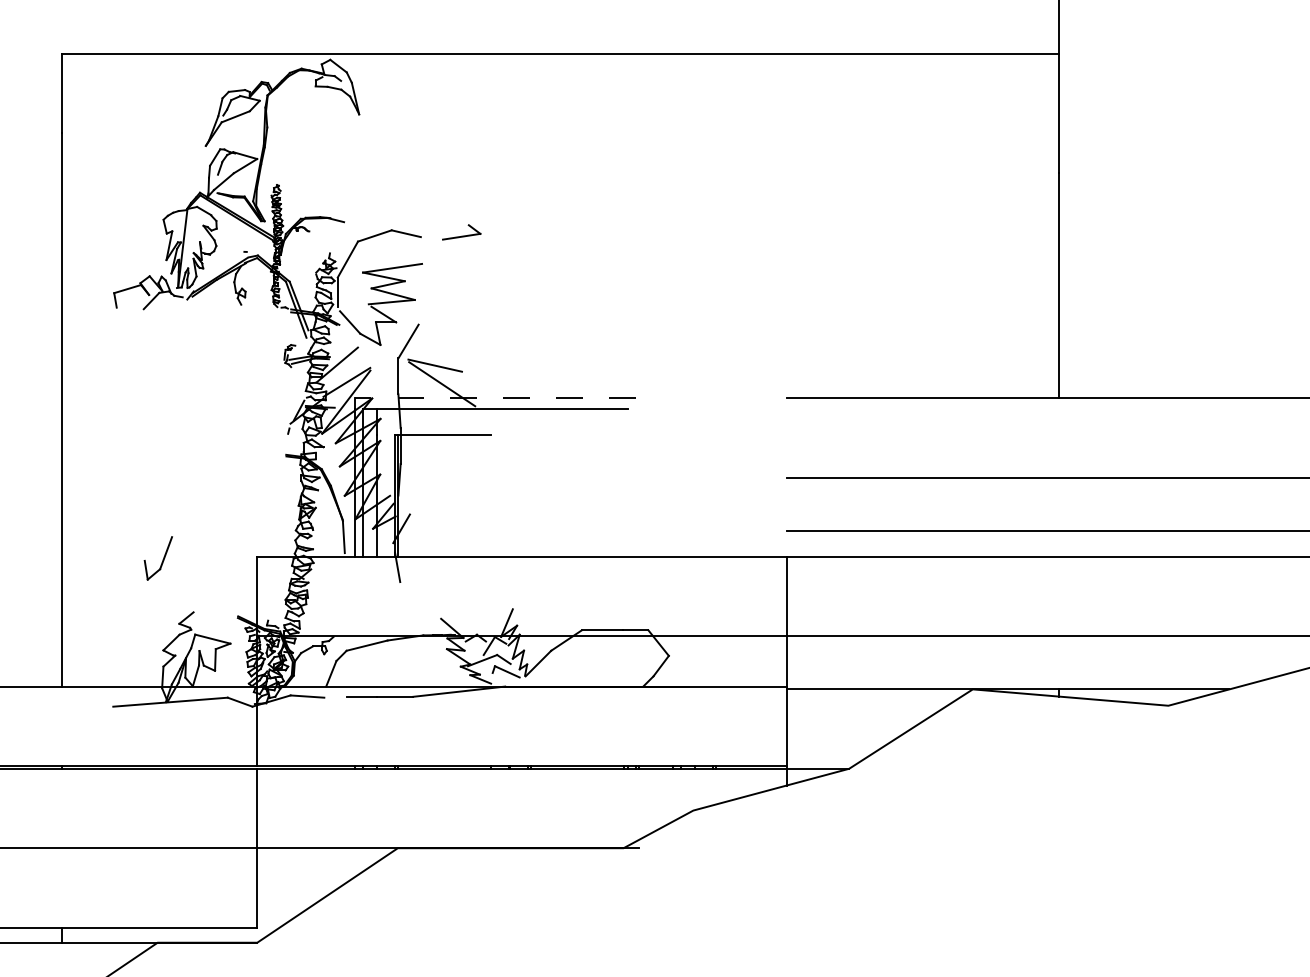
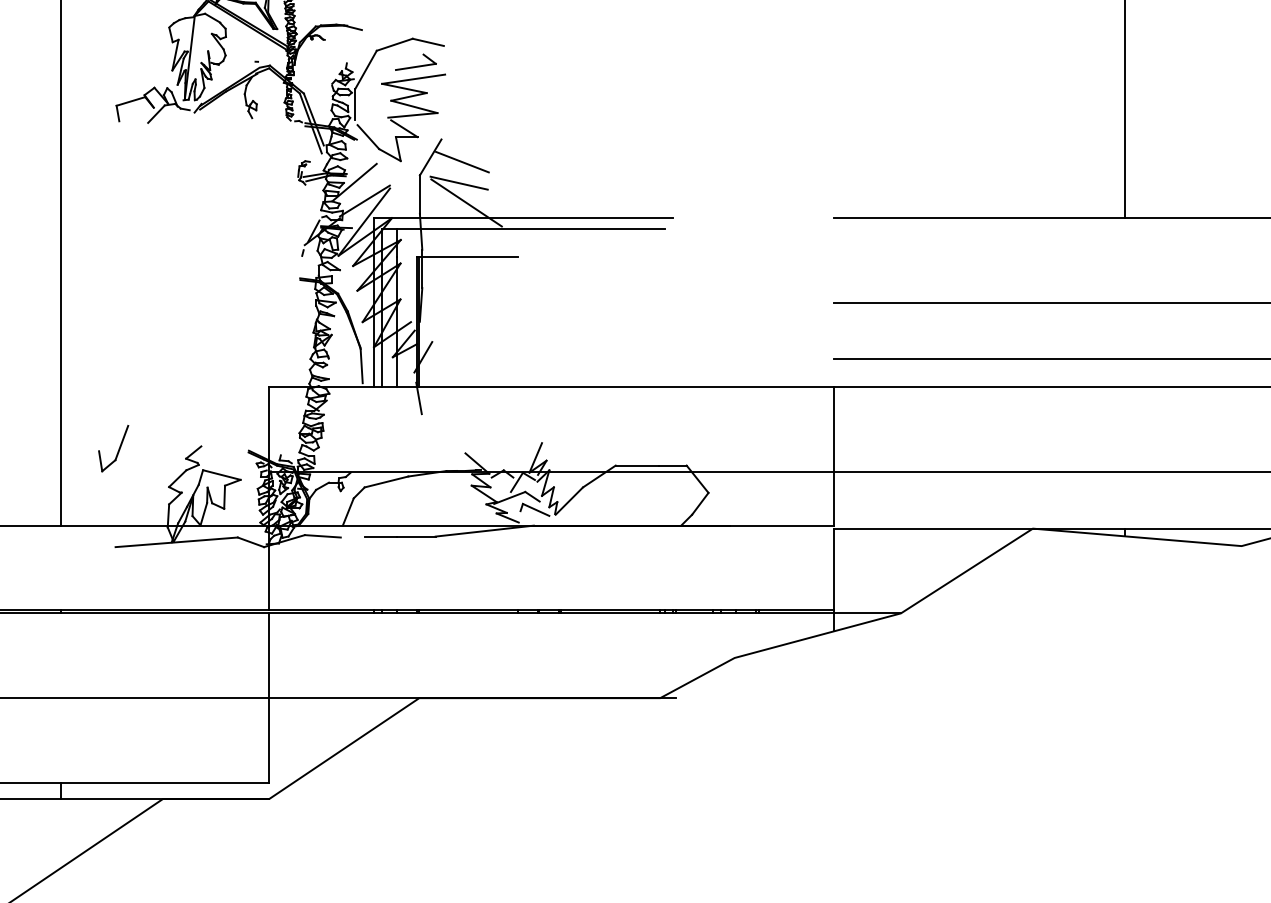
part: (461, 232) -> (415, 62), moved
line: (438, 345) -> (462, 161), added
line: (494, 398) -> (522, 218), dashed -> solid
part: (157, 558) -> (112, 448), moved

